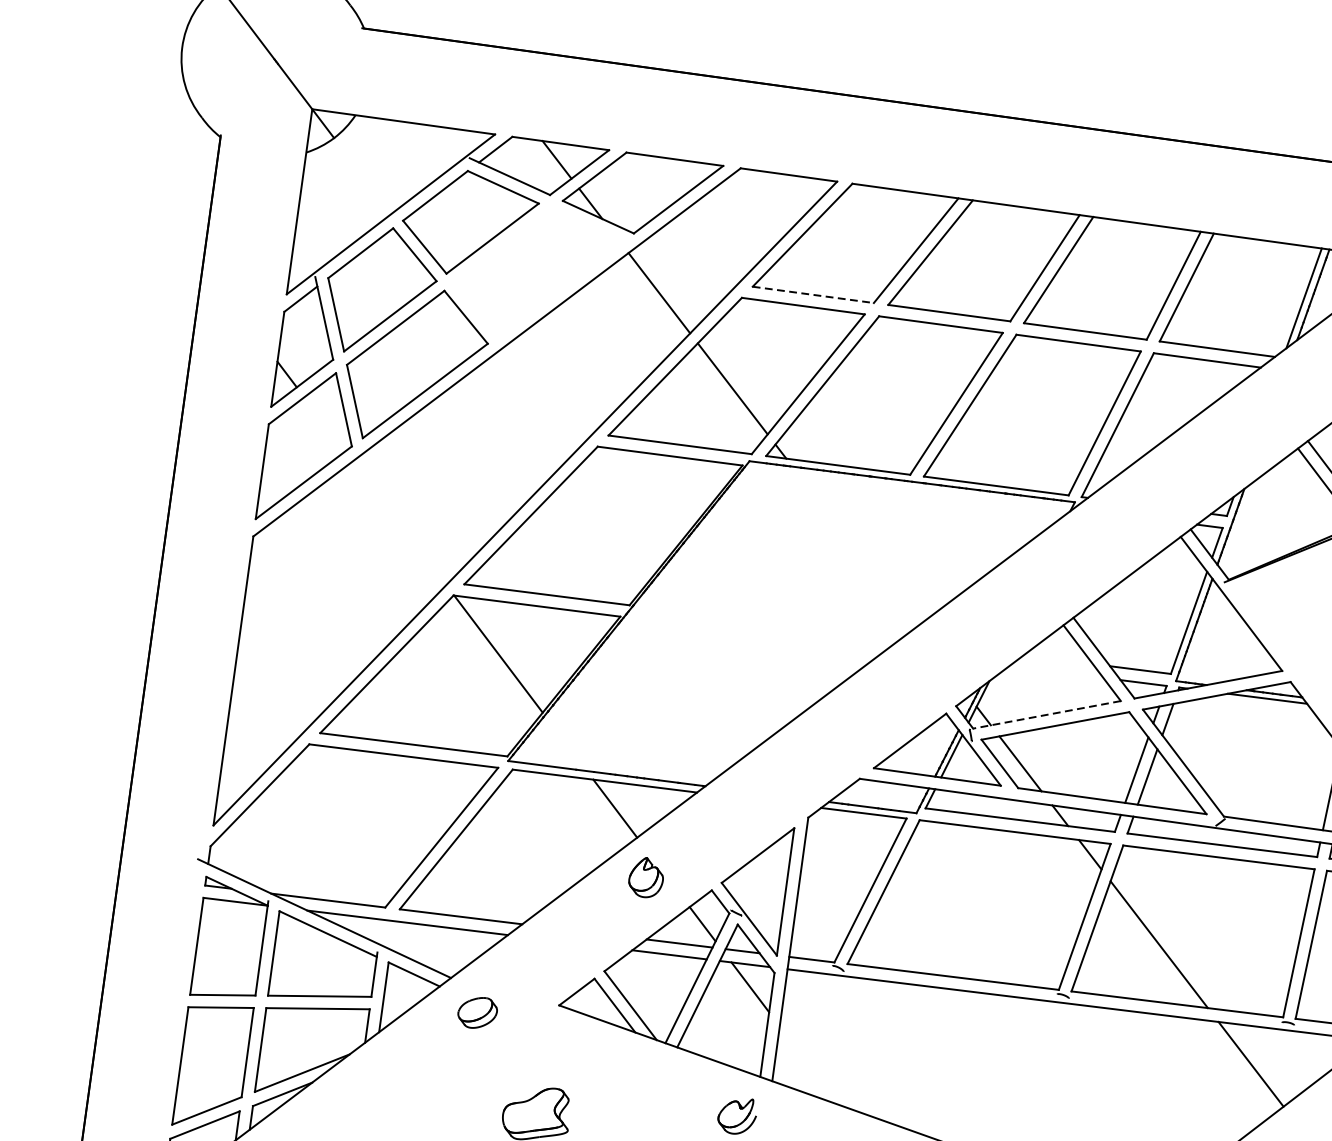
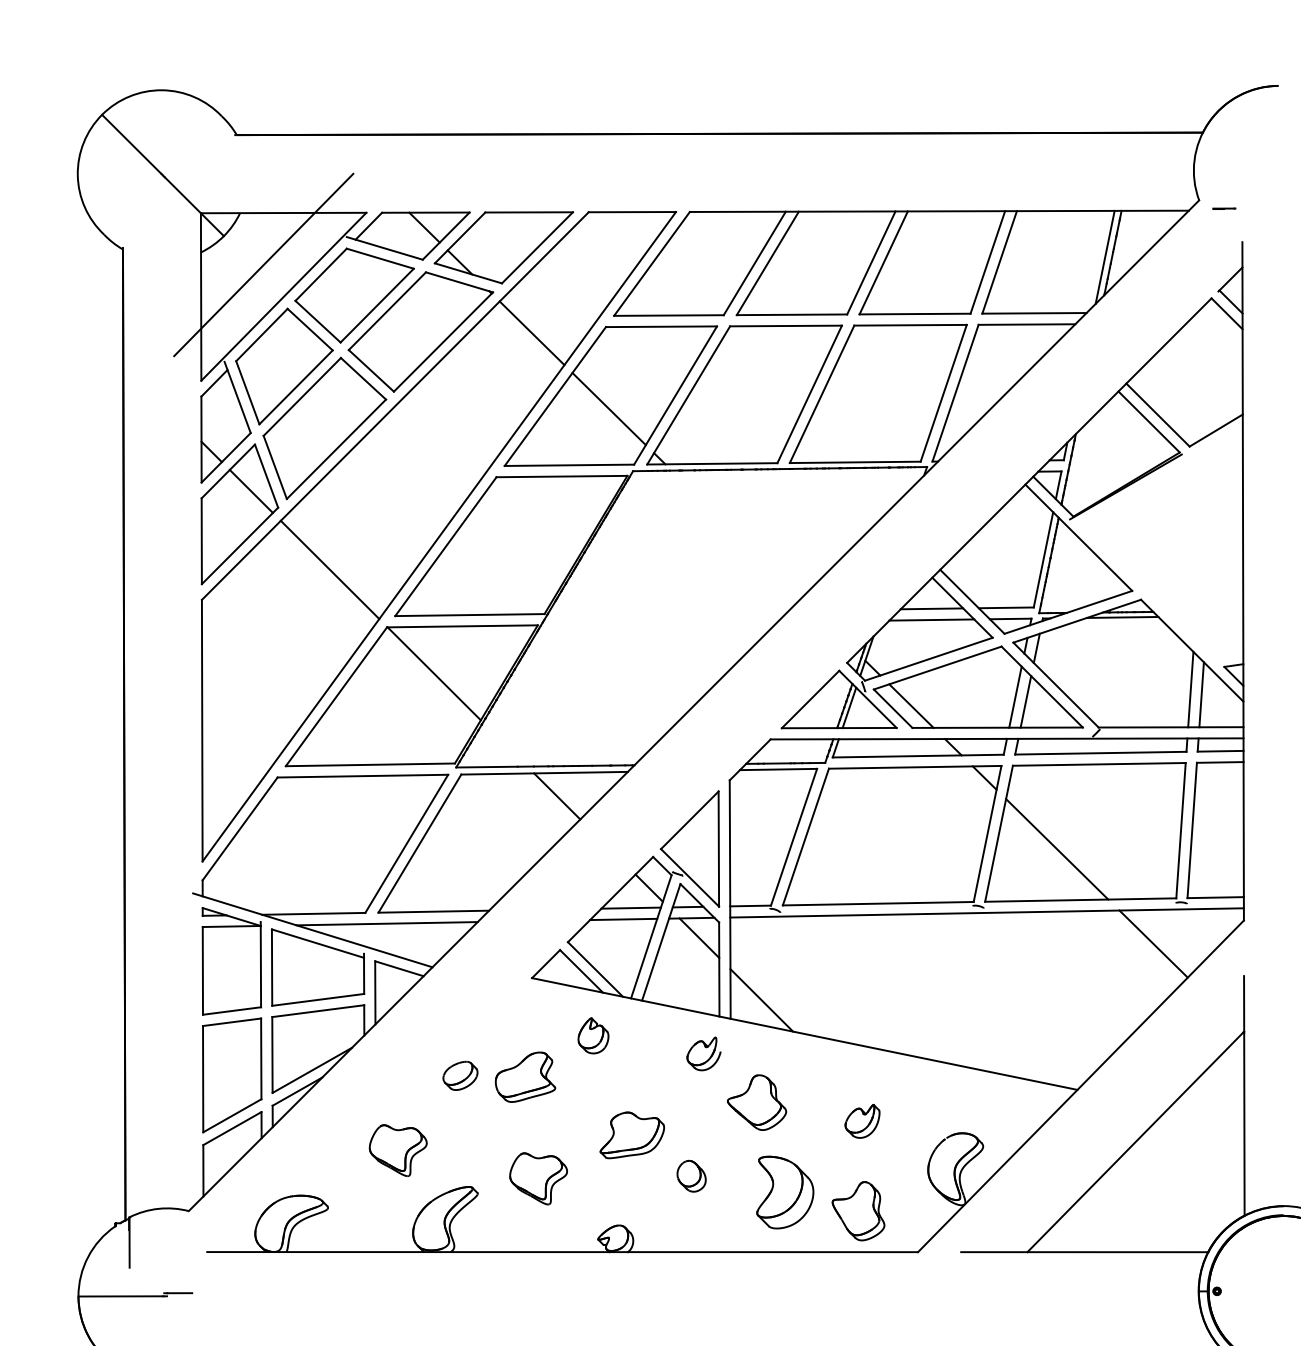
line: (373, 175) -> (263, 264), added
part: (536, 273) -> (420, 331), added
line: (812, 294) -> (668, 315), dashed -> solid
line: (324, 423) -> (250, 490), added
line: (398, 522) -> (329, 569), added
line: (1057, 659) -> (931, 608), added
line: (1056, 671) -> (931, 619), added
line: (1046, 715) -> (928, 659), dashed -> solid
part: (646, 877) -> (593, 1035), moved
part: (477, 1012) -> (460, 1075), moved
line: (809, 1065) -> (761, 1000), added

